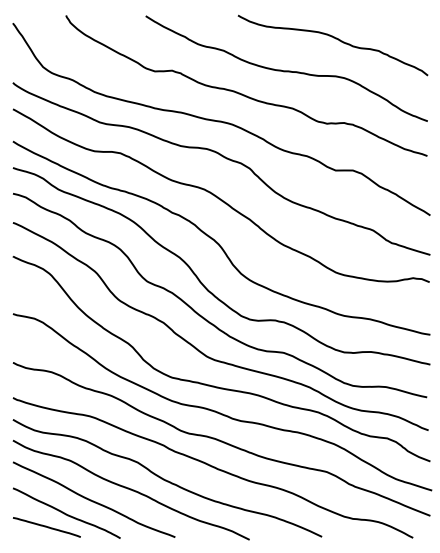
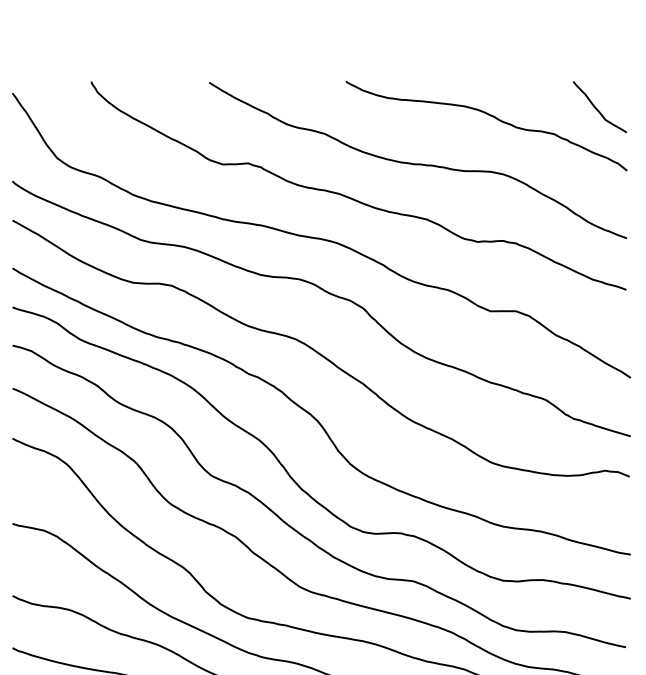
curve: (408, 33) -> (598, 108), added

